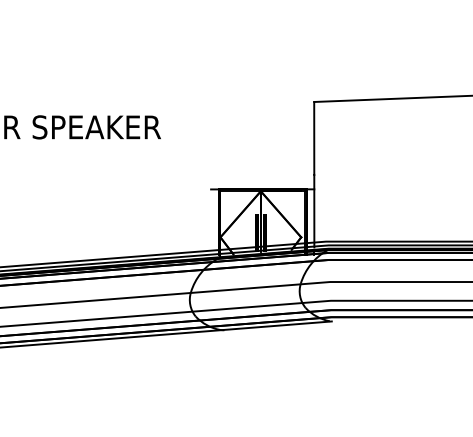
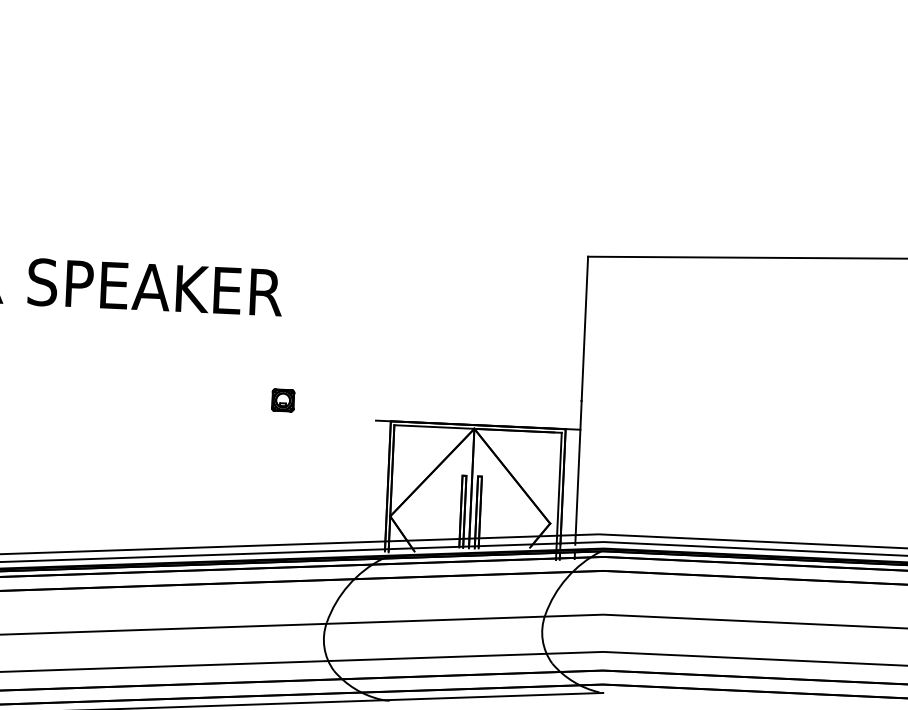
part: (163, 181) -> (282, 400), added

